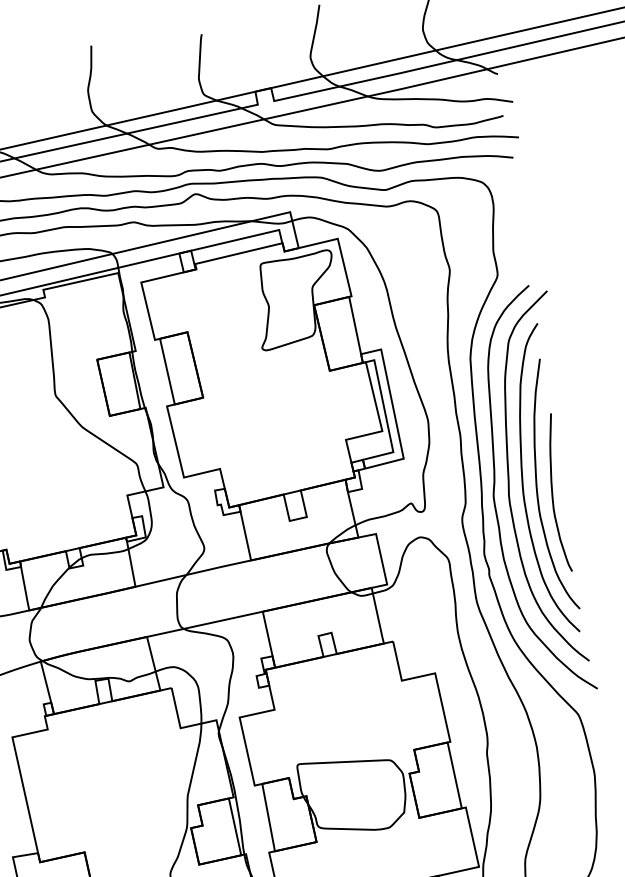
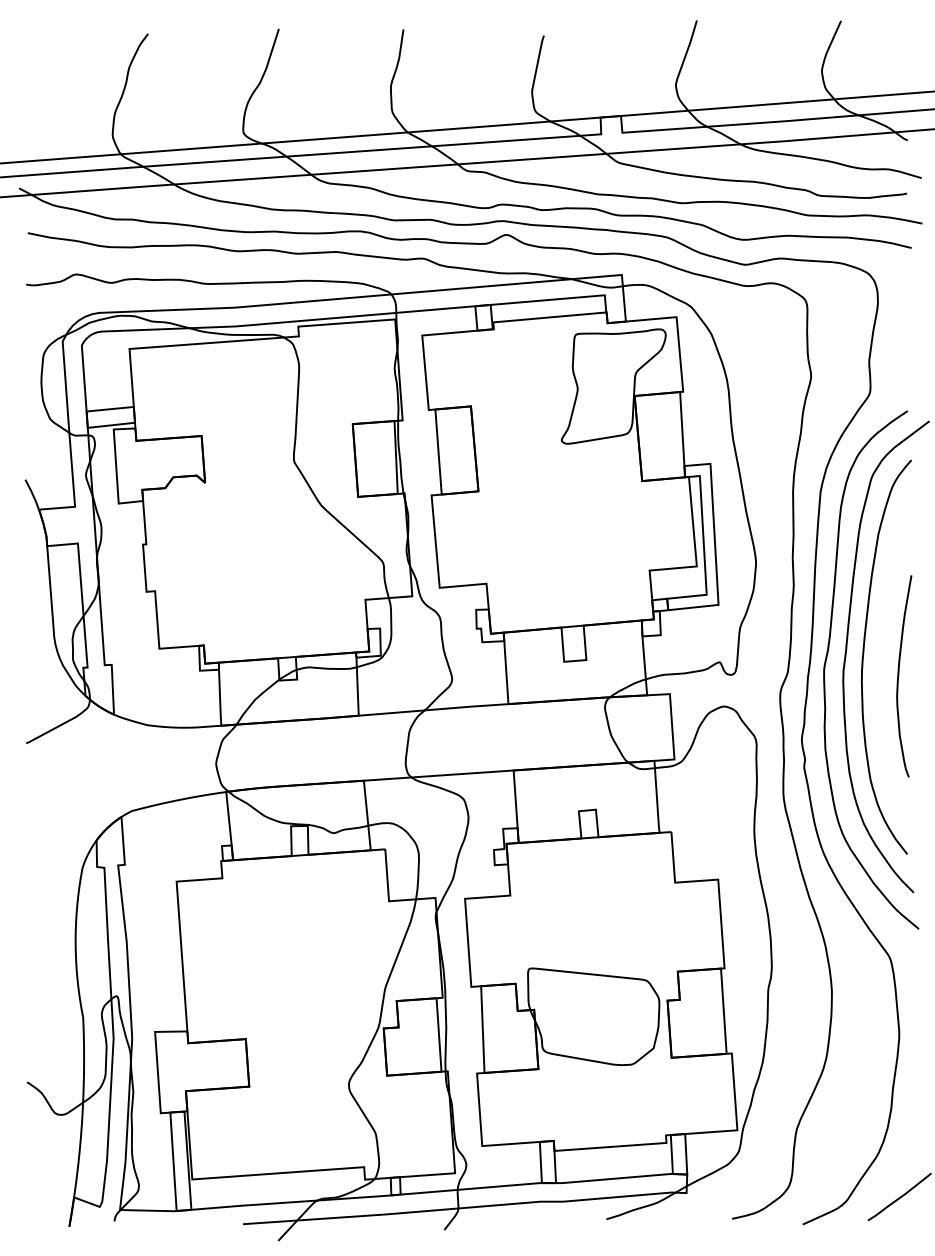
curve: (537, 483) -> (881, 660), removed

